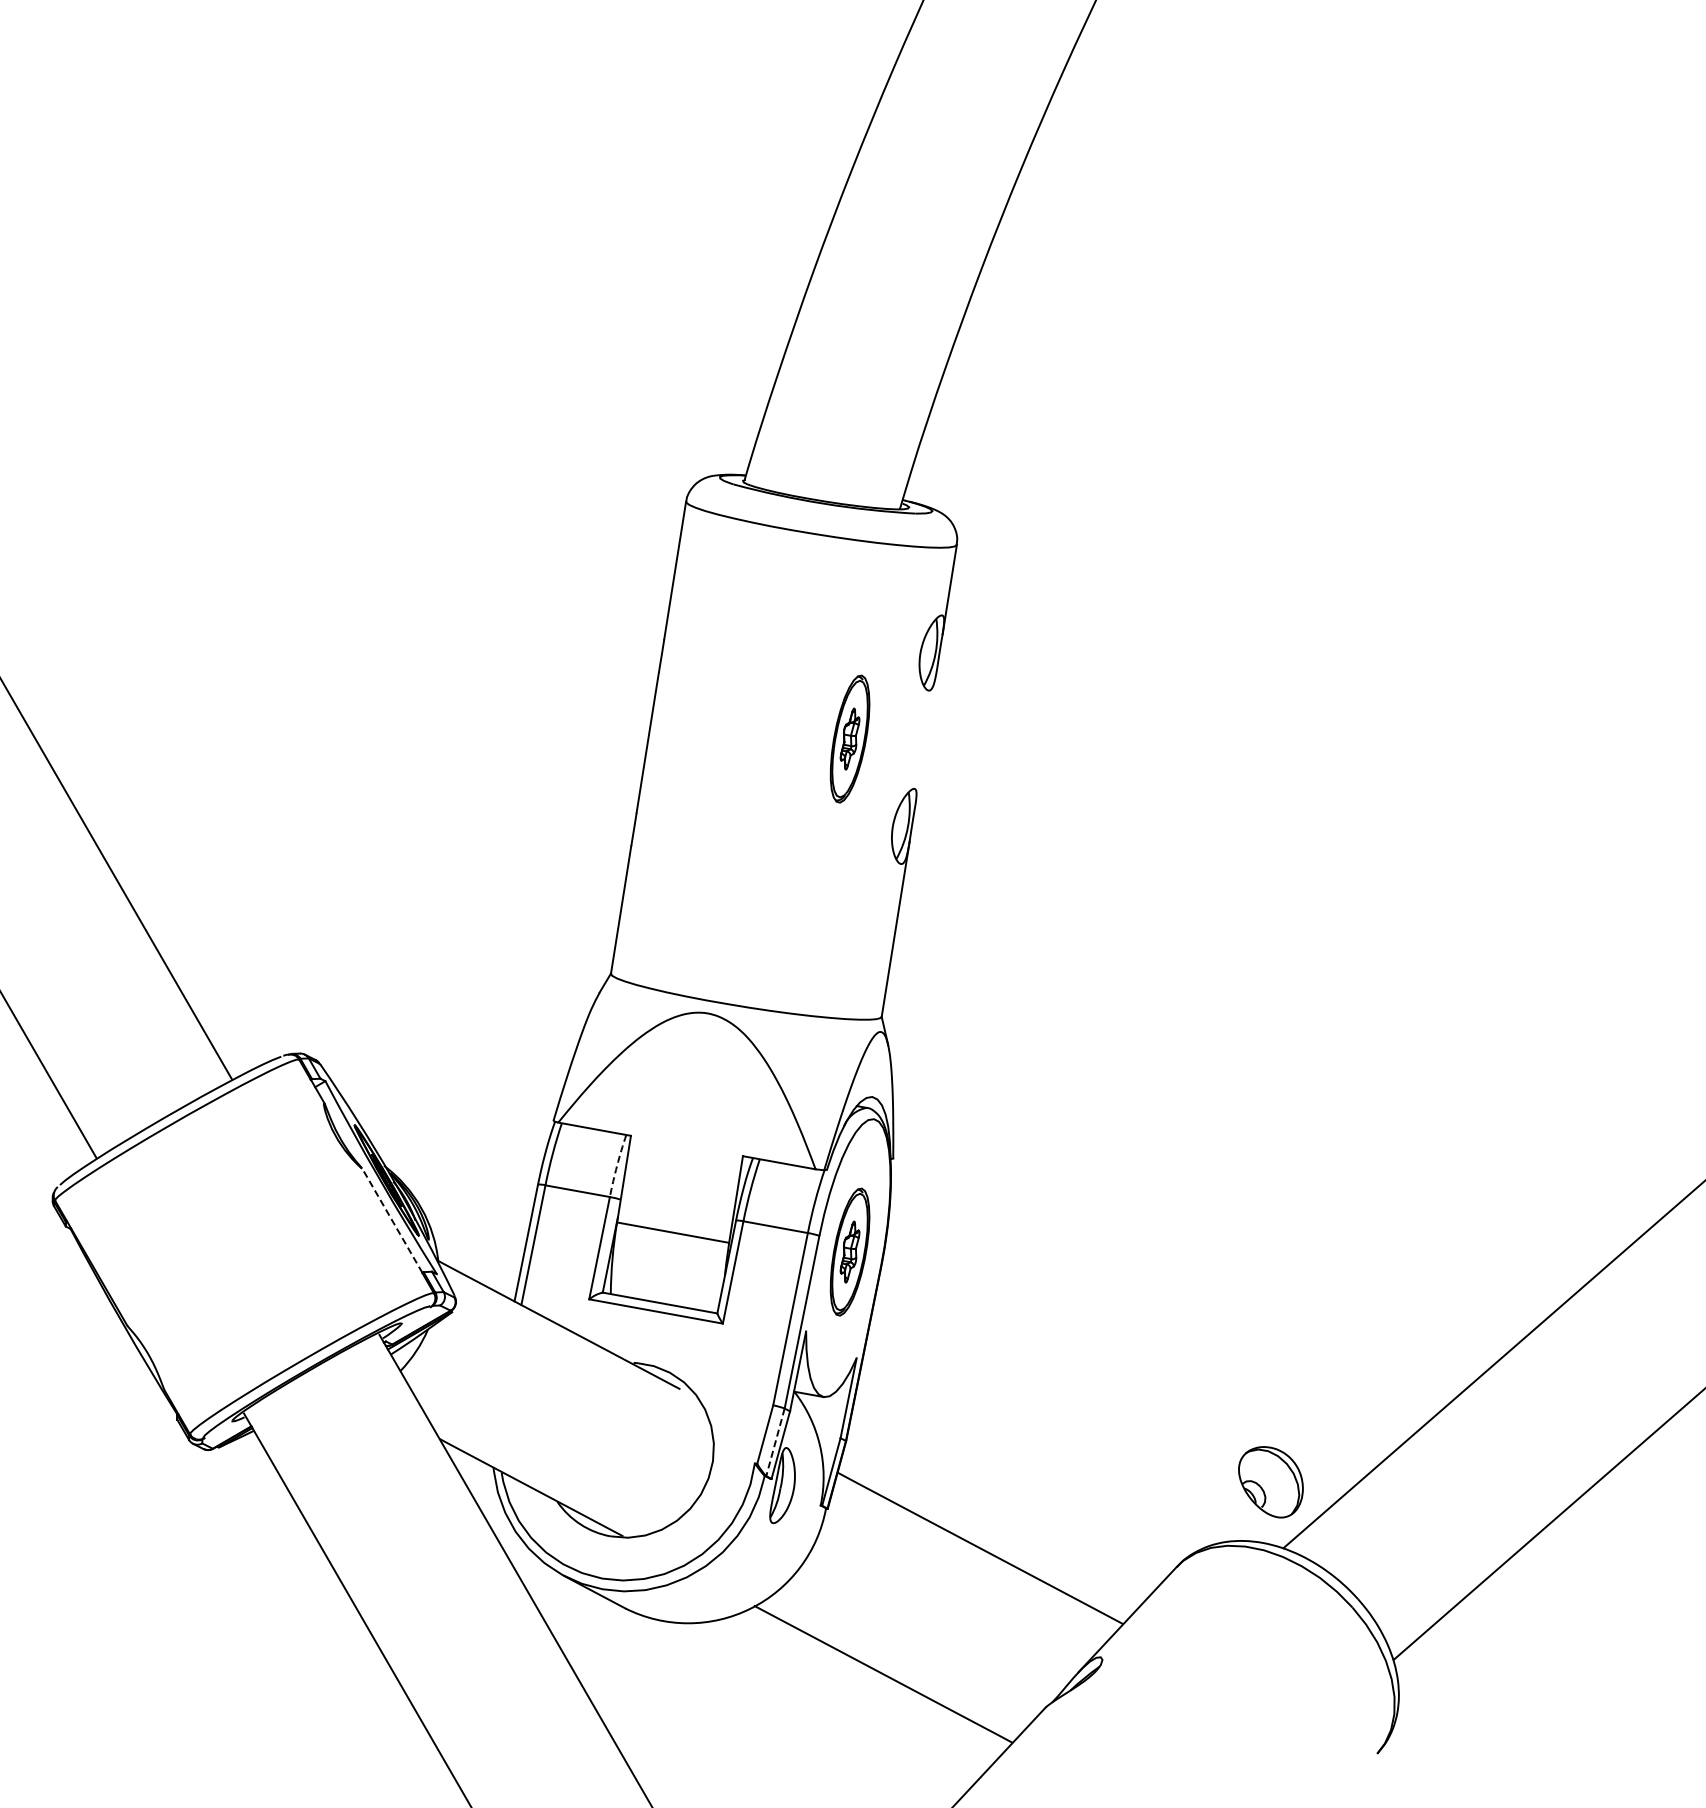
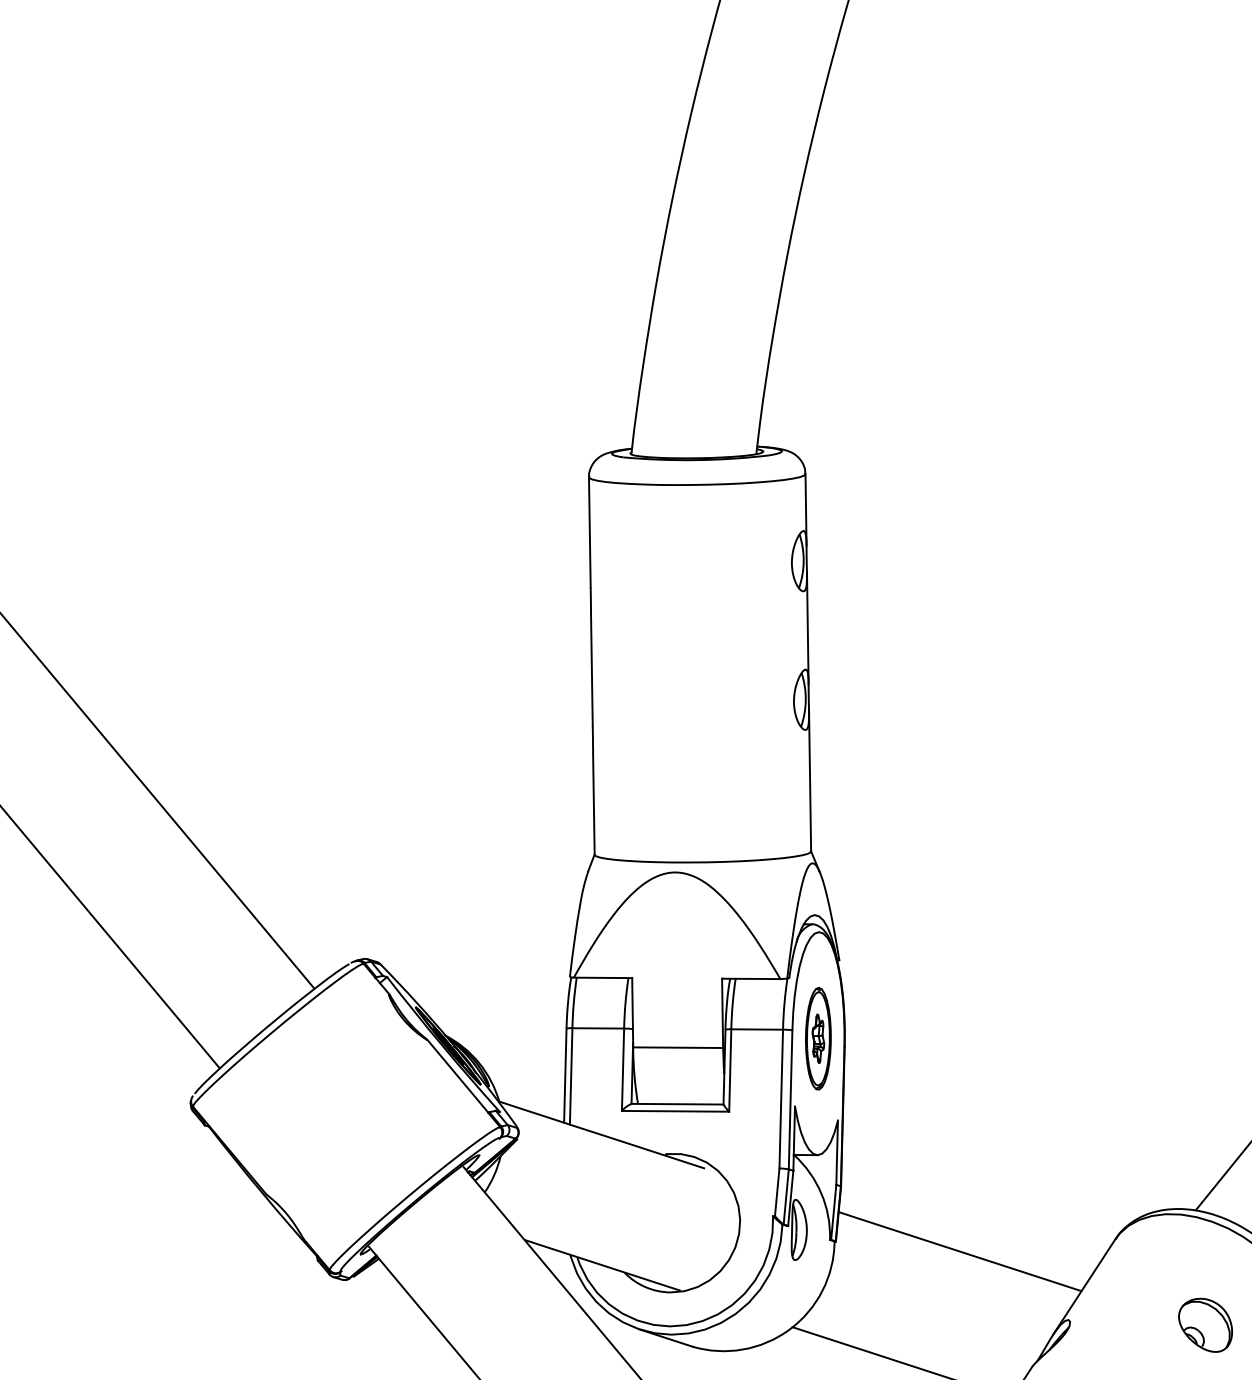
line: (925, 737) -> (807, 628), added
part: (849, 738) -> (748, 639), removed
arc: (617, 1165) -> (625, 1003), dashed -> solid
line: (392, 1220) -> (458, 1076), dashed -> solid
line: (775, 1442) -> (786, 1197), dashed -> solid
part: (1270, 1482) -> (1205, 1325), moved

